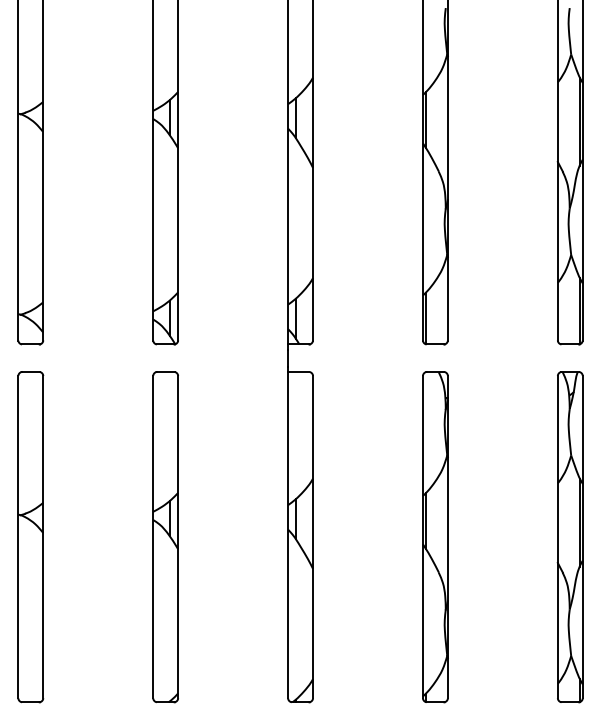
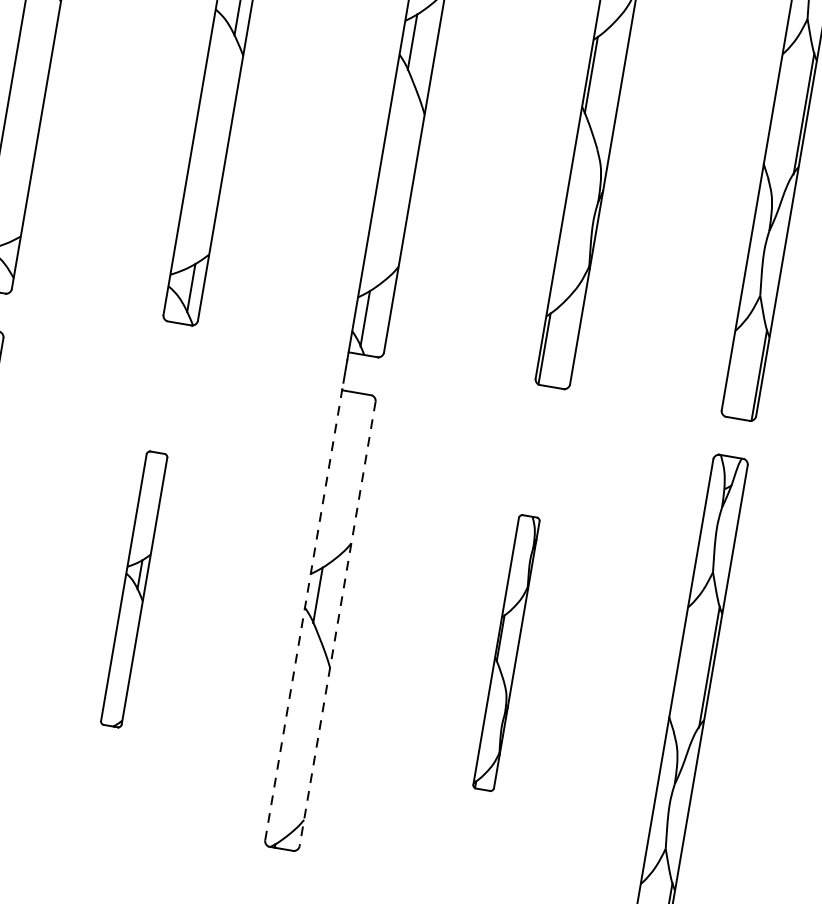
line: (288, 532) -> (304, 611), solid -> dashed
part: (165, 537) -> (133, 589), size x0.6
line: (313, 537) -> (338, 624), solid -> dashed
part: (435, 537) -> (506, 653), size x0.6

